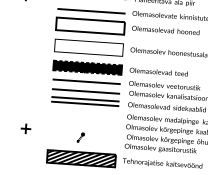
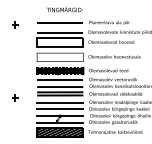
line: (84, 114) -> (60, 102), added
line: (84, 124) -> (60, 109), added
part: (26, 128) -> (15, 97), moved
line: (83, 134) -> (60, 116), added
line: (82, 143) -> (60, 122), added

